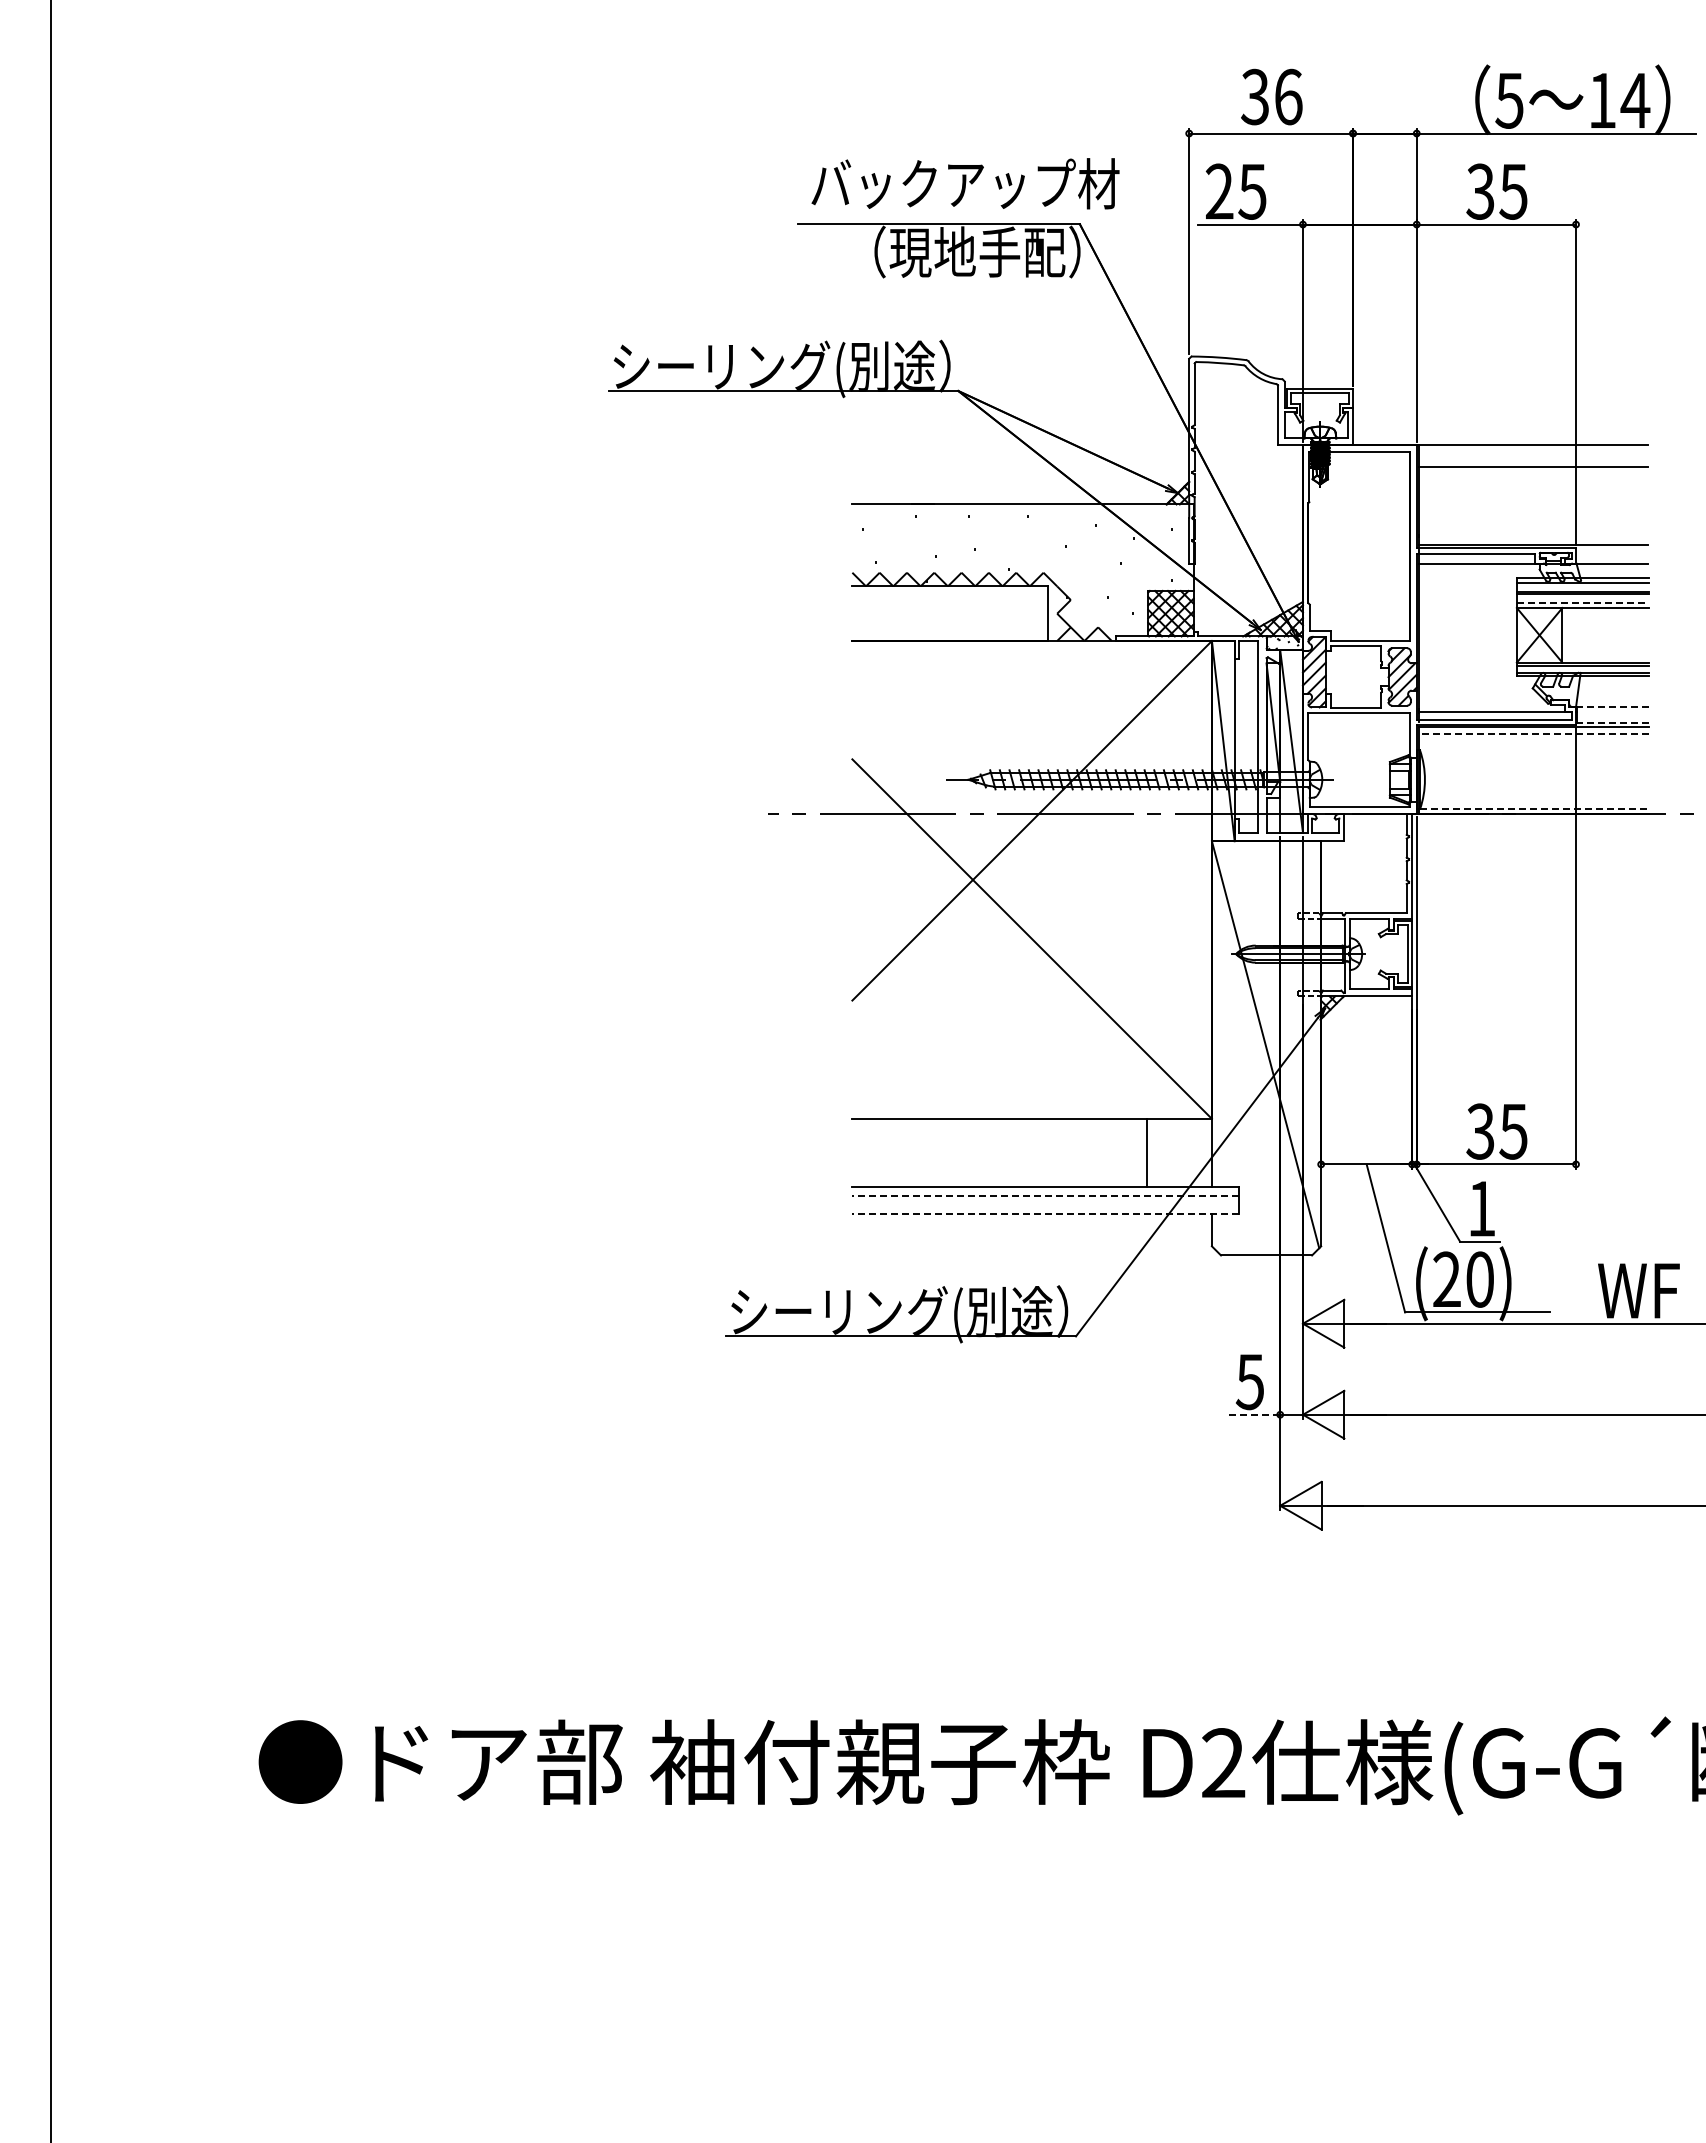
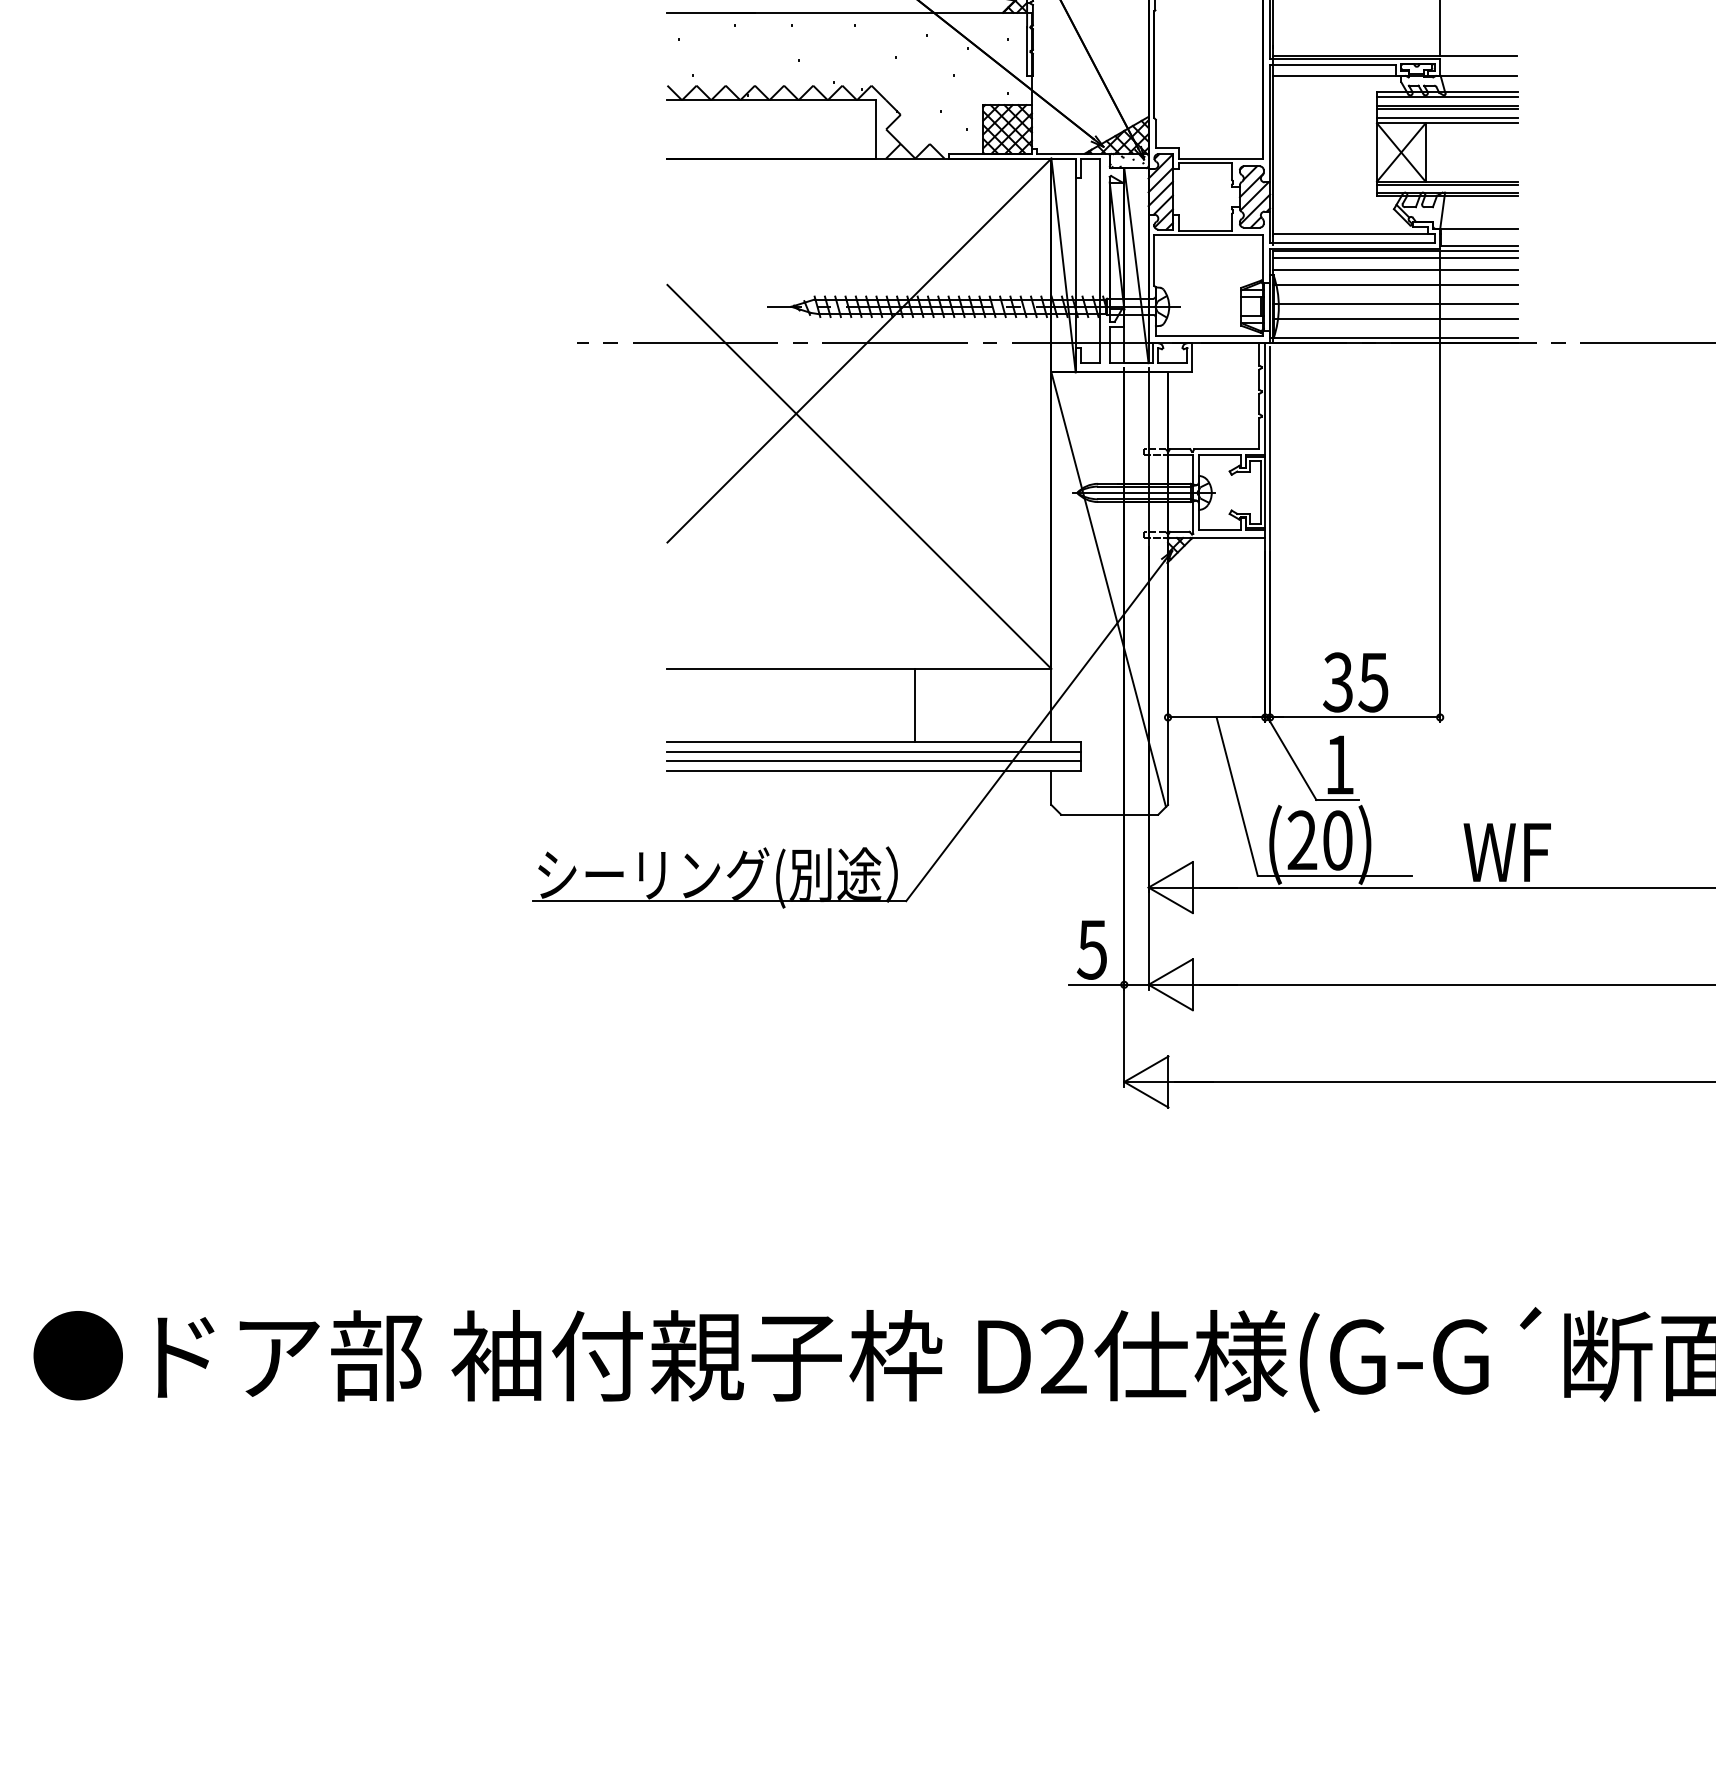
line: (1583, 603) -> (1448, 118), dashed -> solid
line: (1613, 707) -> (1480, 229), dashed -> solid
line: (1613, 722) -> (1480, 245), dashed -> solid
line: (1533, 734) -> (1394, 258), dashed -> solid
line: (1533, 745) -> (1394, 270), added
line: (1533, 759) -> (1394, 285), added
line: (1533, 777) -> (1394, 304), added
line: (1533, 791) -> (1394, 319), added
line: (1534, 809) -> (1395, 338), dashed -> solid
line: (1146, 1152) -> (915, 704), moved
line: (1045, 1196) -> (873, 751), dashed -> solid
line: (1045, 1205) -> (873, 761), added
line: (1045, 1214) -> (873, 770), dashed -> solid
line: (1254, 1414) -> (1096, 984), dashed -> solid

